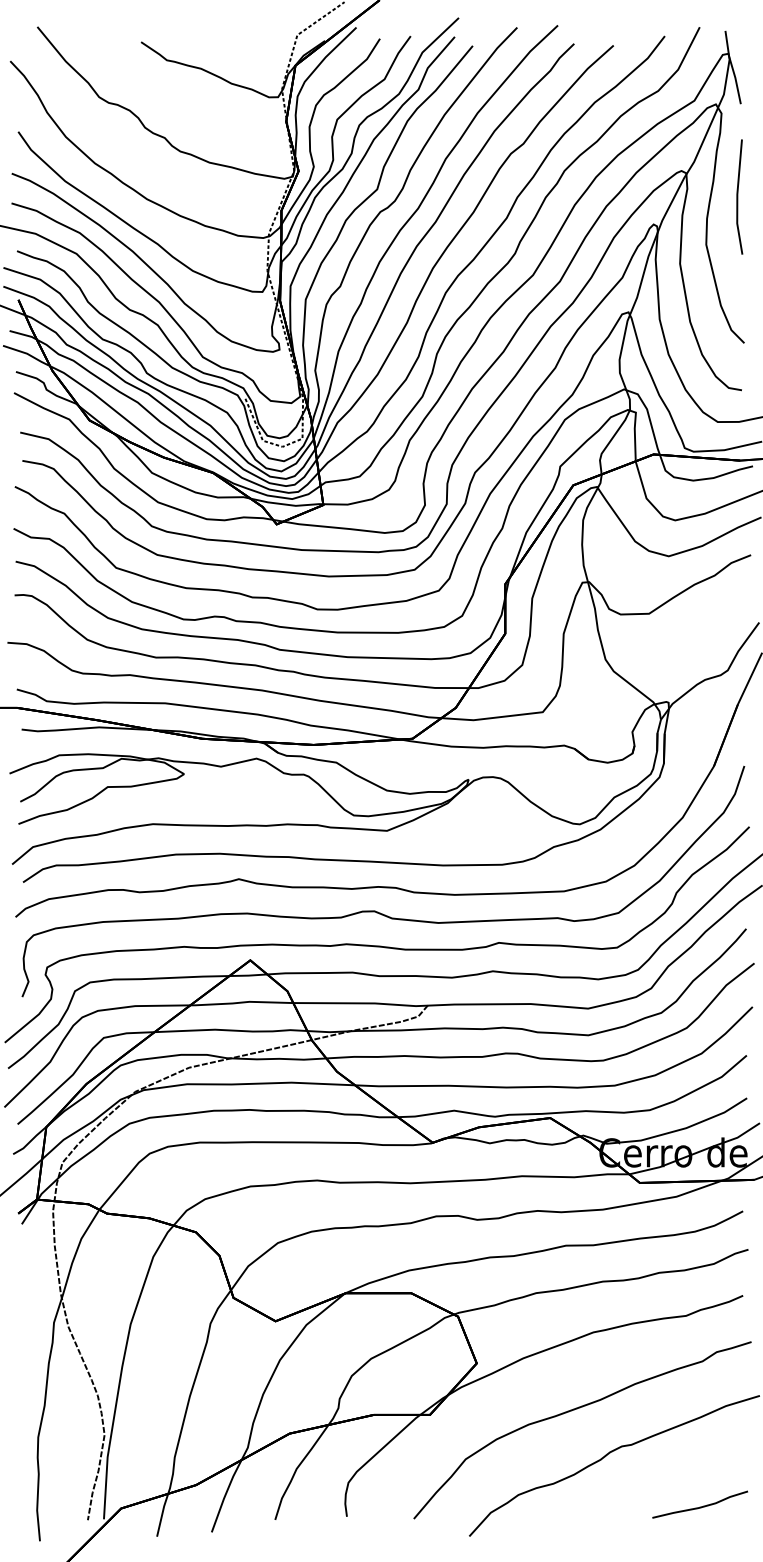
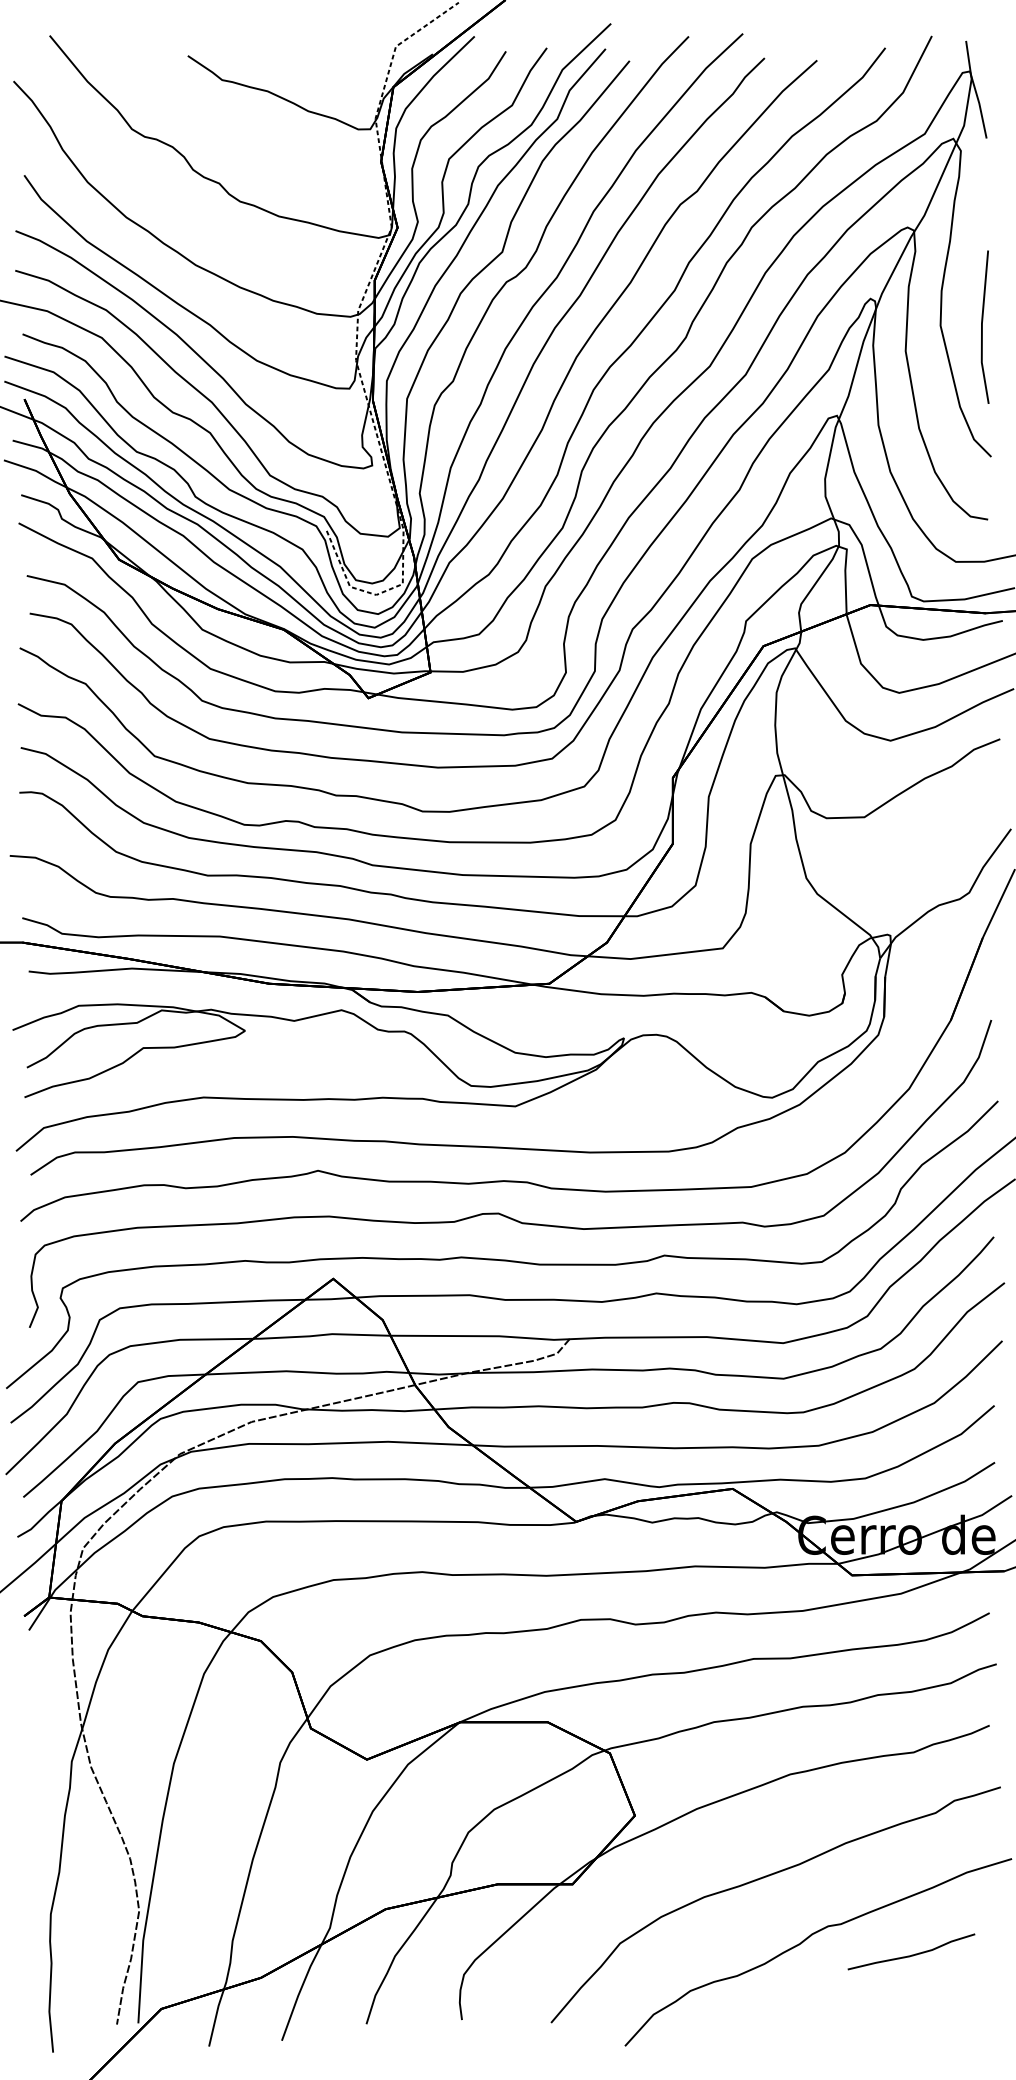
line: (737, 196) -> (982, 326), moved
curve: (700, 1506) -> (911, 1954), moved

